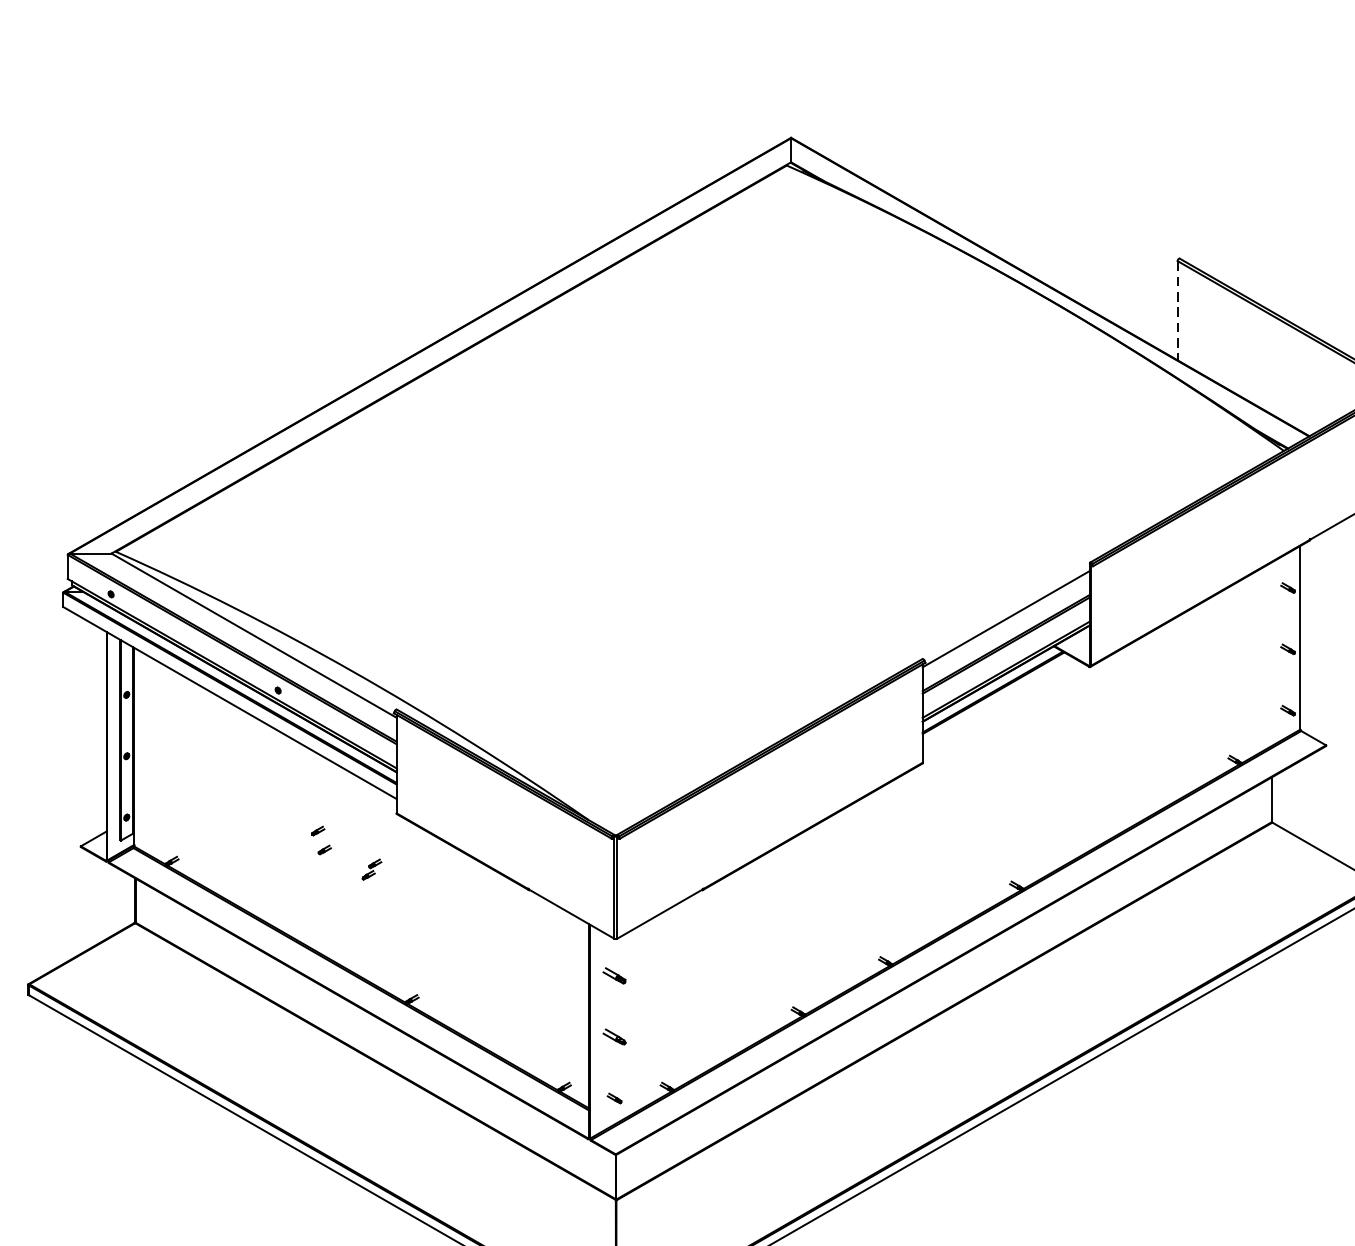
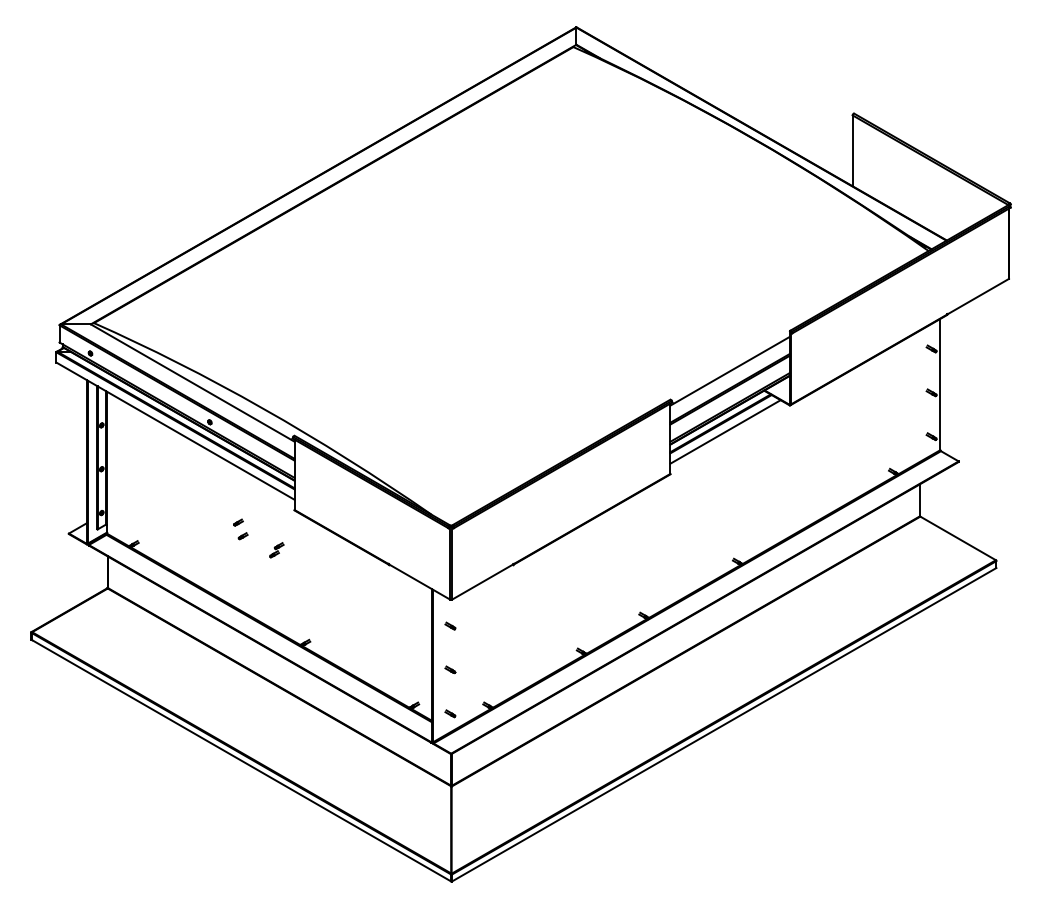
line: (1177, 311) -> (852, 151), dashed -> solid
line: (999, 703) -> (725, 431), added
part: (614, 974) -> (450, 625), size x0.62
part: (614, 1036) -> (450, 669), size x0.62

